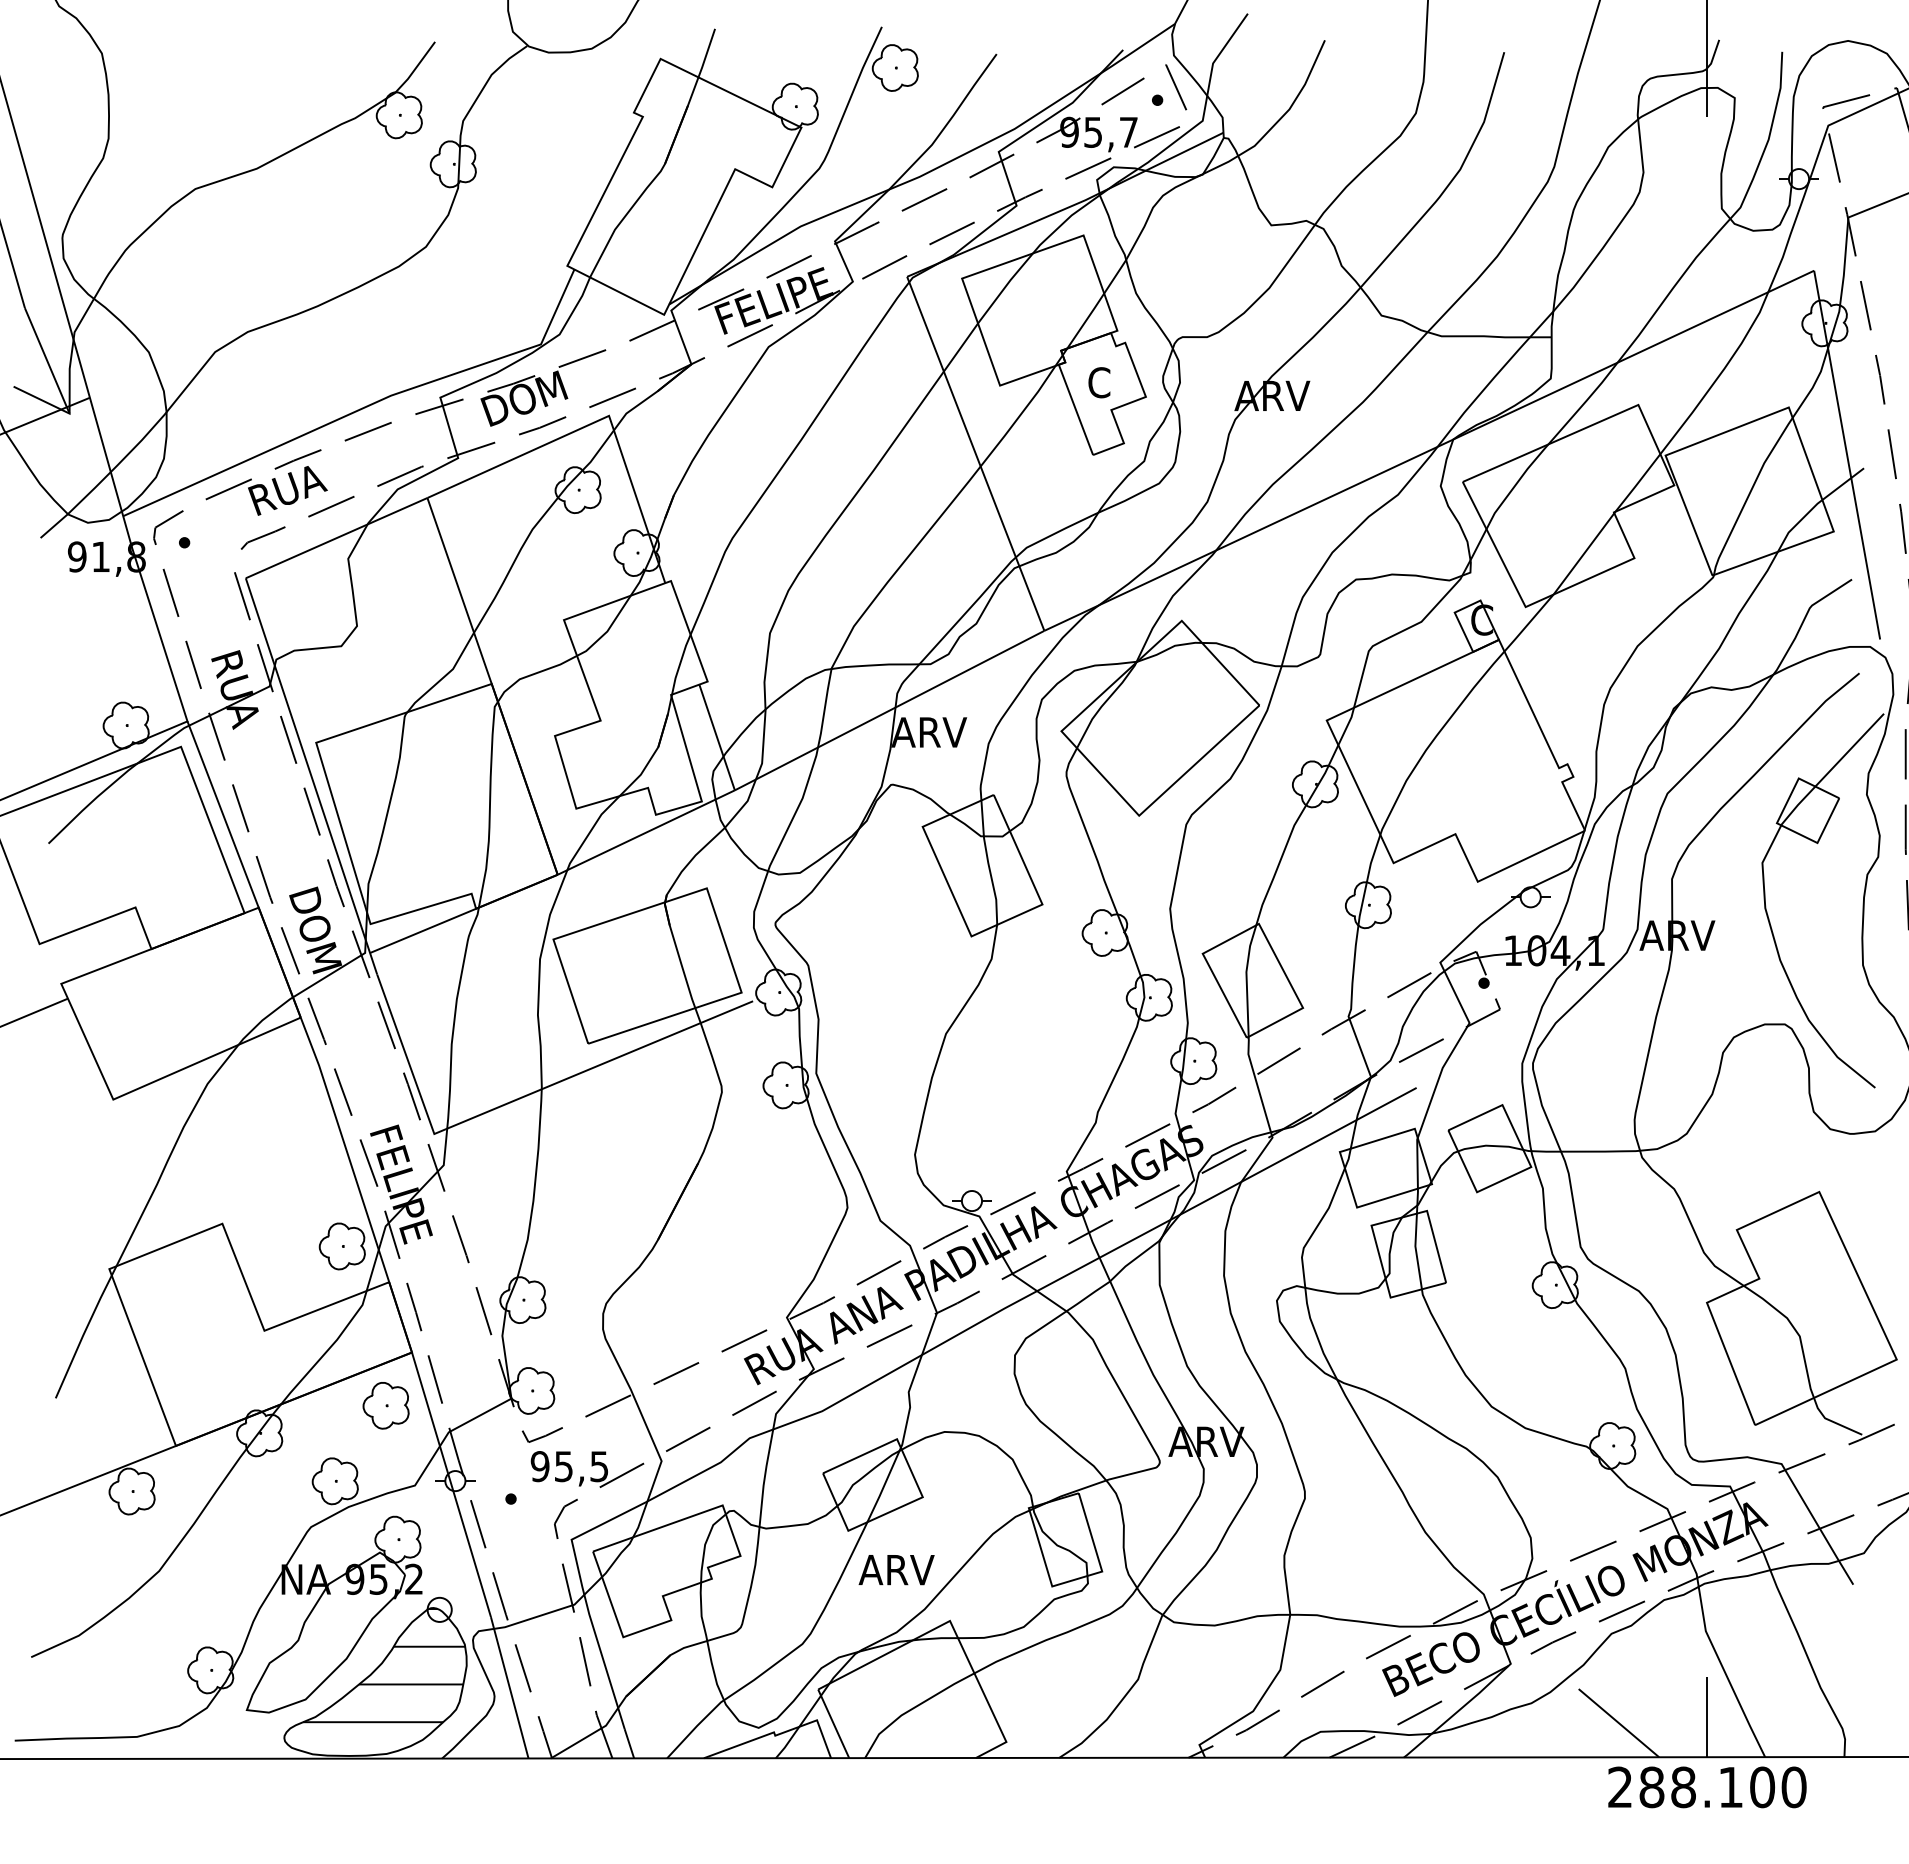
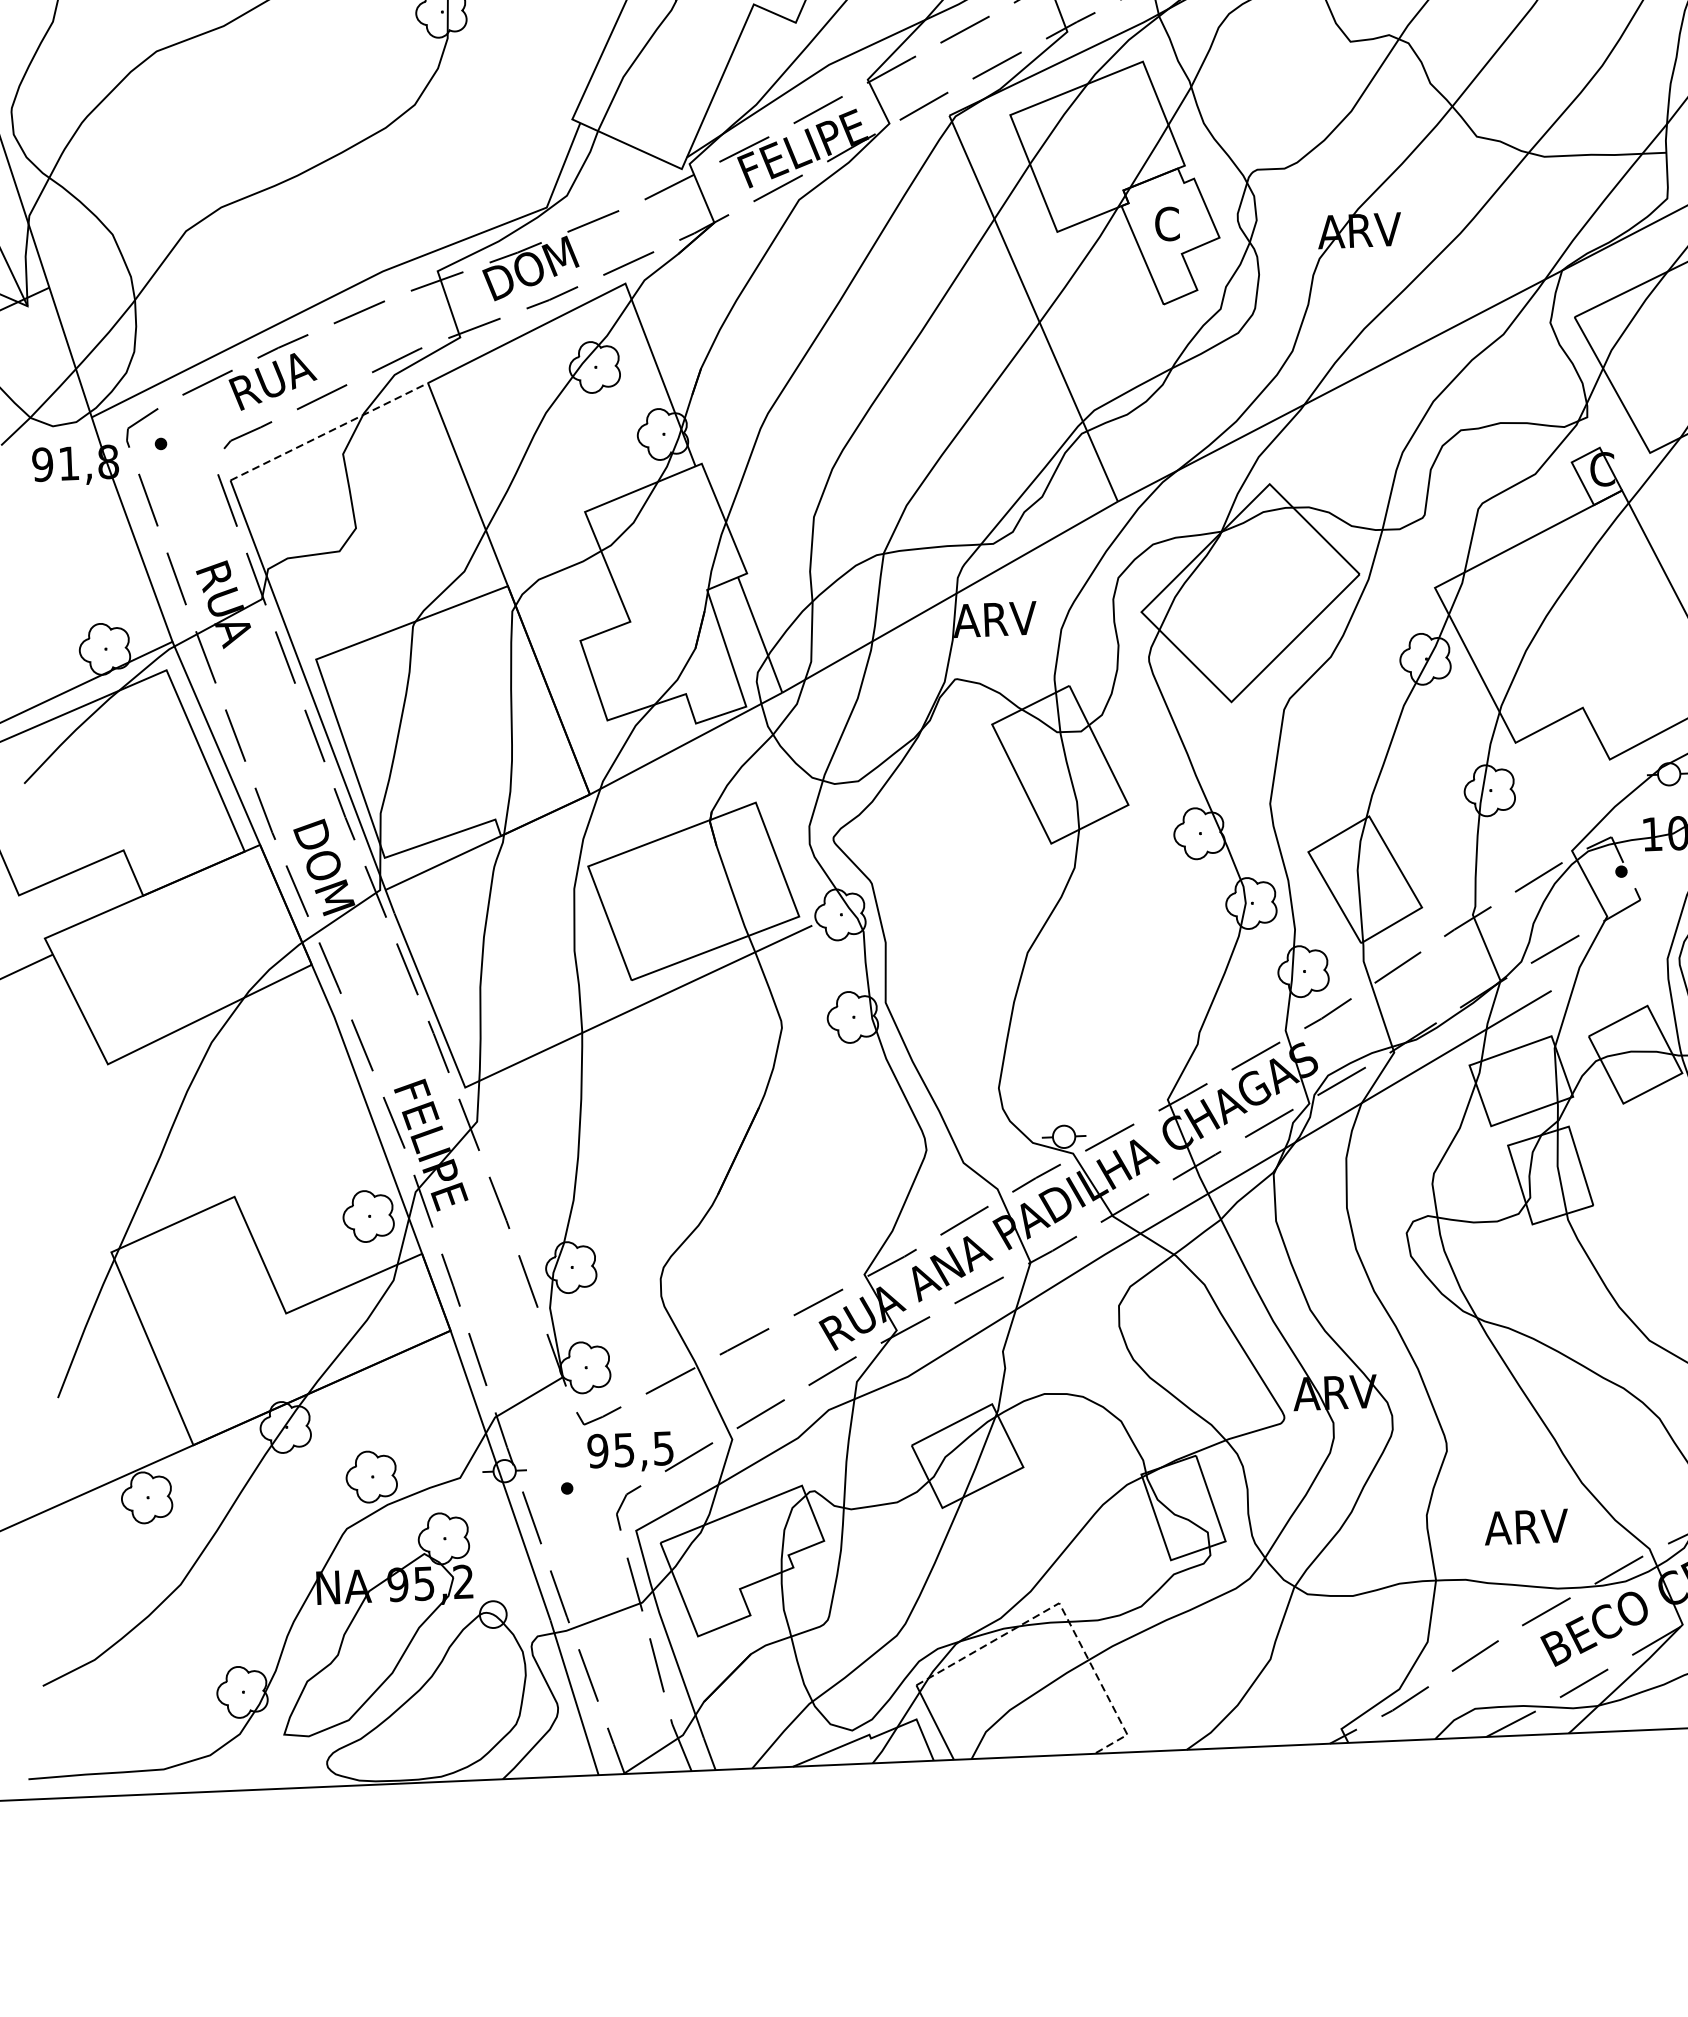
line: (337, 537) -> (330, 431), solid -> dashed
part: (385, 1405) -> (423, 1390), removed
text: (896, 1570) -> (1526, 1527), moved
line: (954, 1629) -> (1064, 1612), solid -> dashed
hatch: (384, 1665) -> (434, 1678), removed

